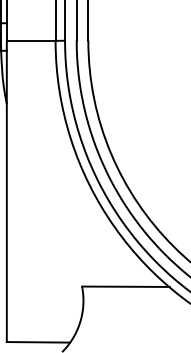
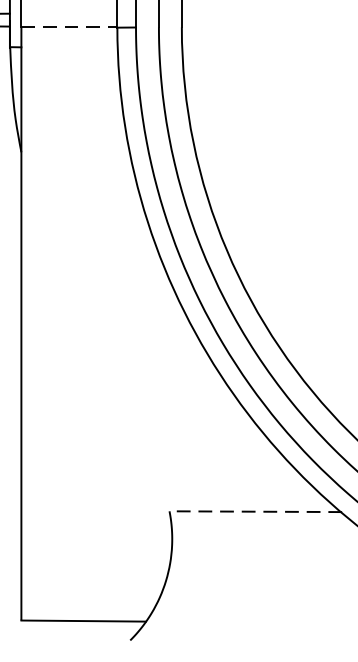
line: (31, 40) -> (69, 26), solid -> dashed
line: (125, 286) -> (254, 511), solid -> dashed

